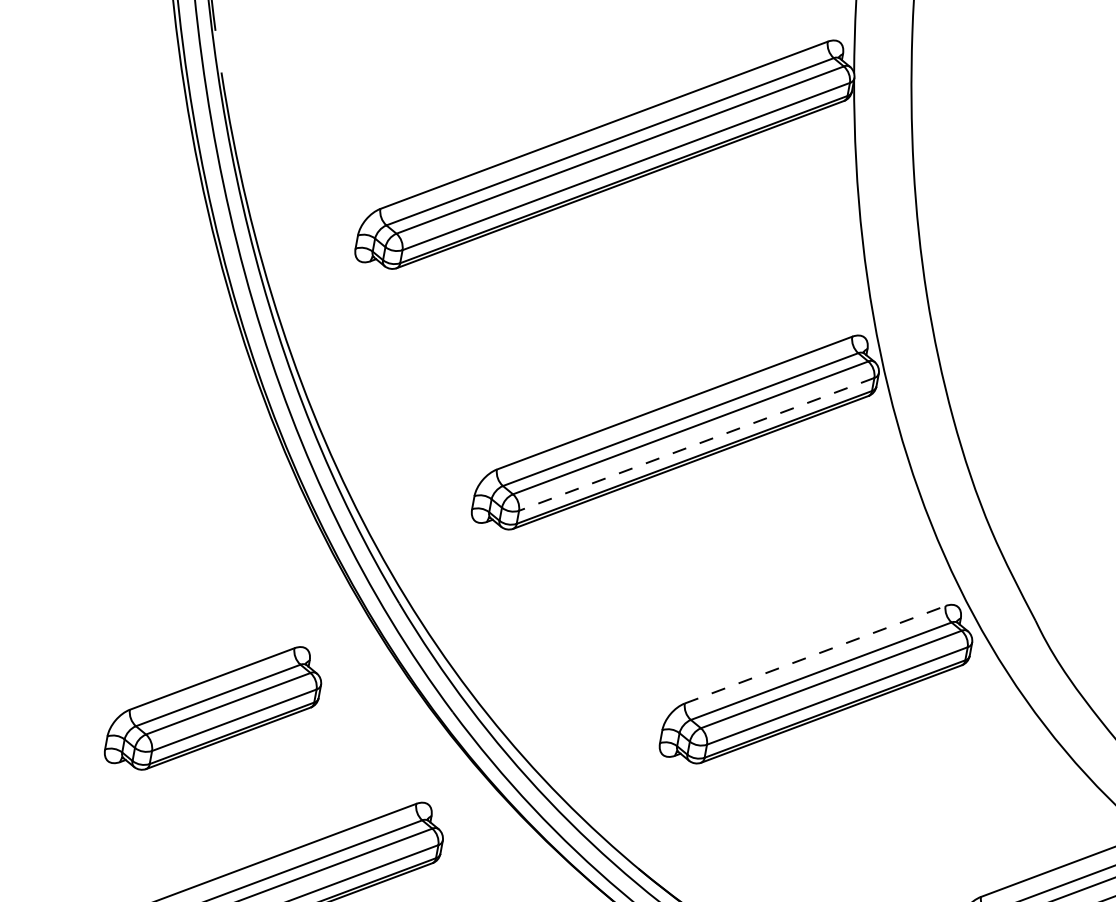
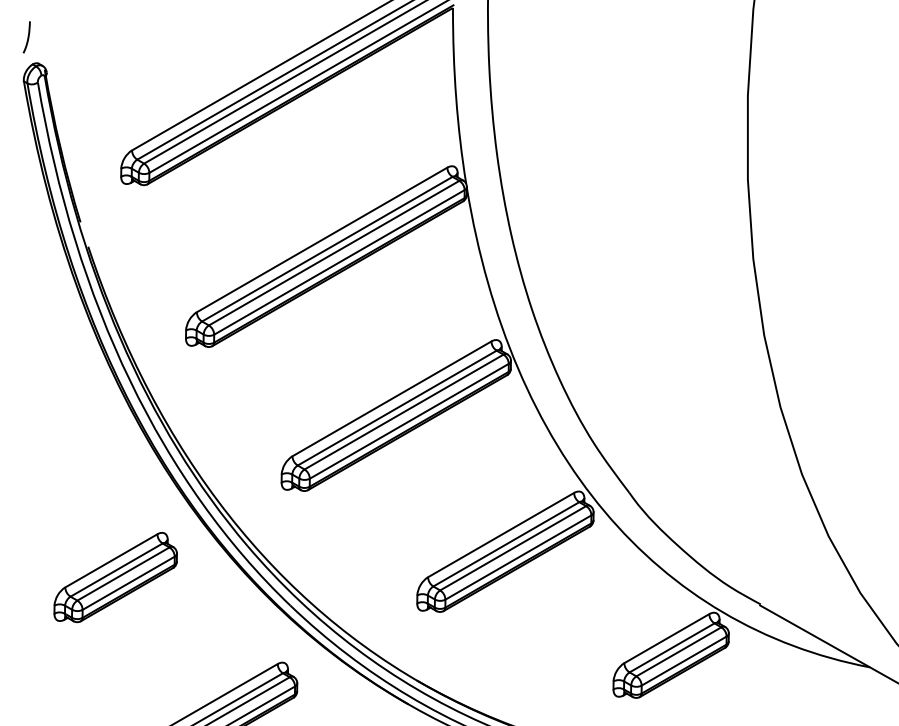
line: (696, 444) -> (409, 421), dashed -> solid
line: (816, 653) -> (501, 534), dashed -> solid
part: (214, 707) -> (115, 577), moved

